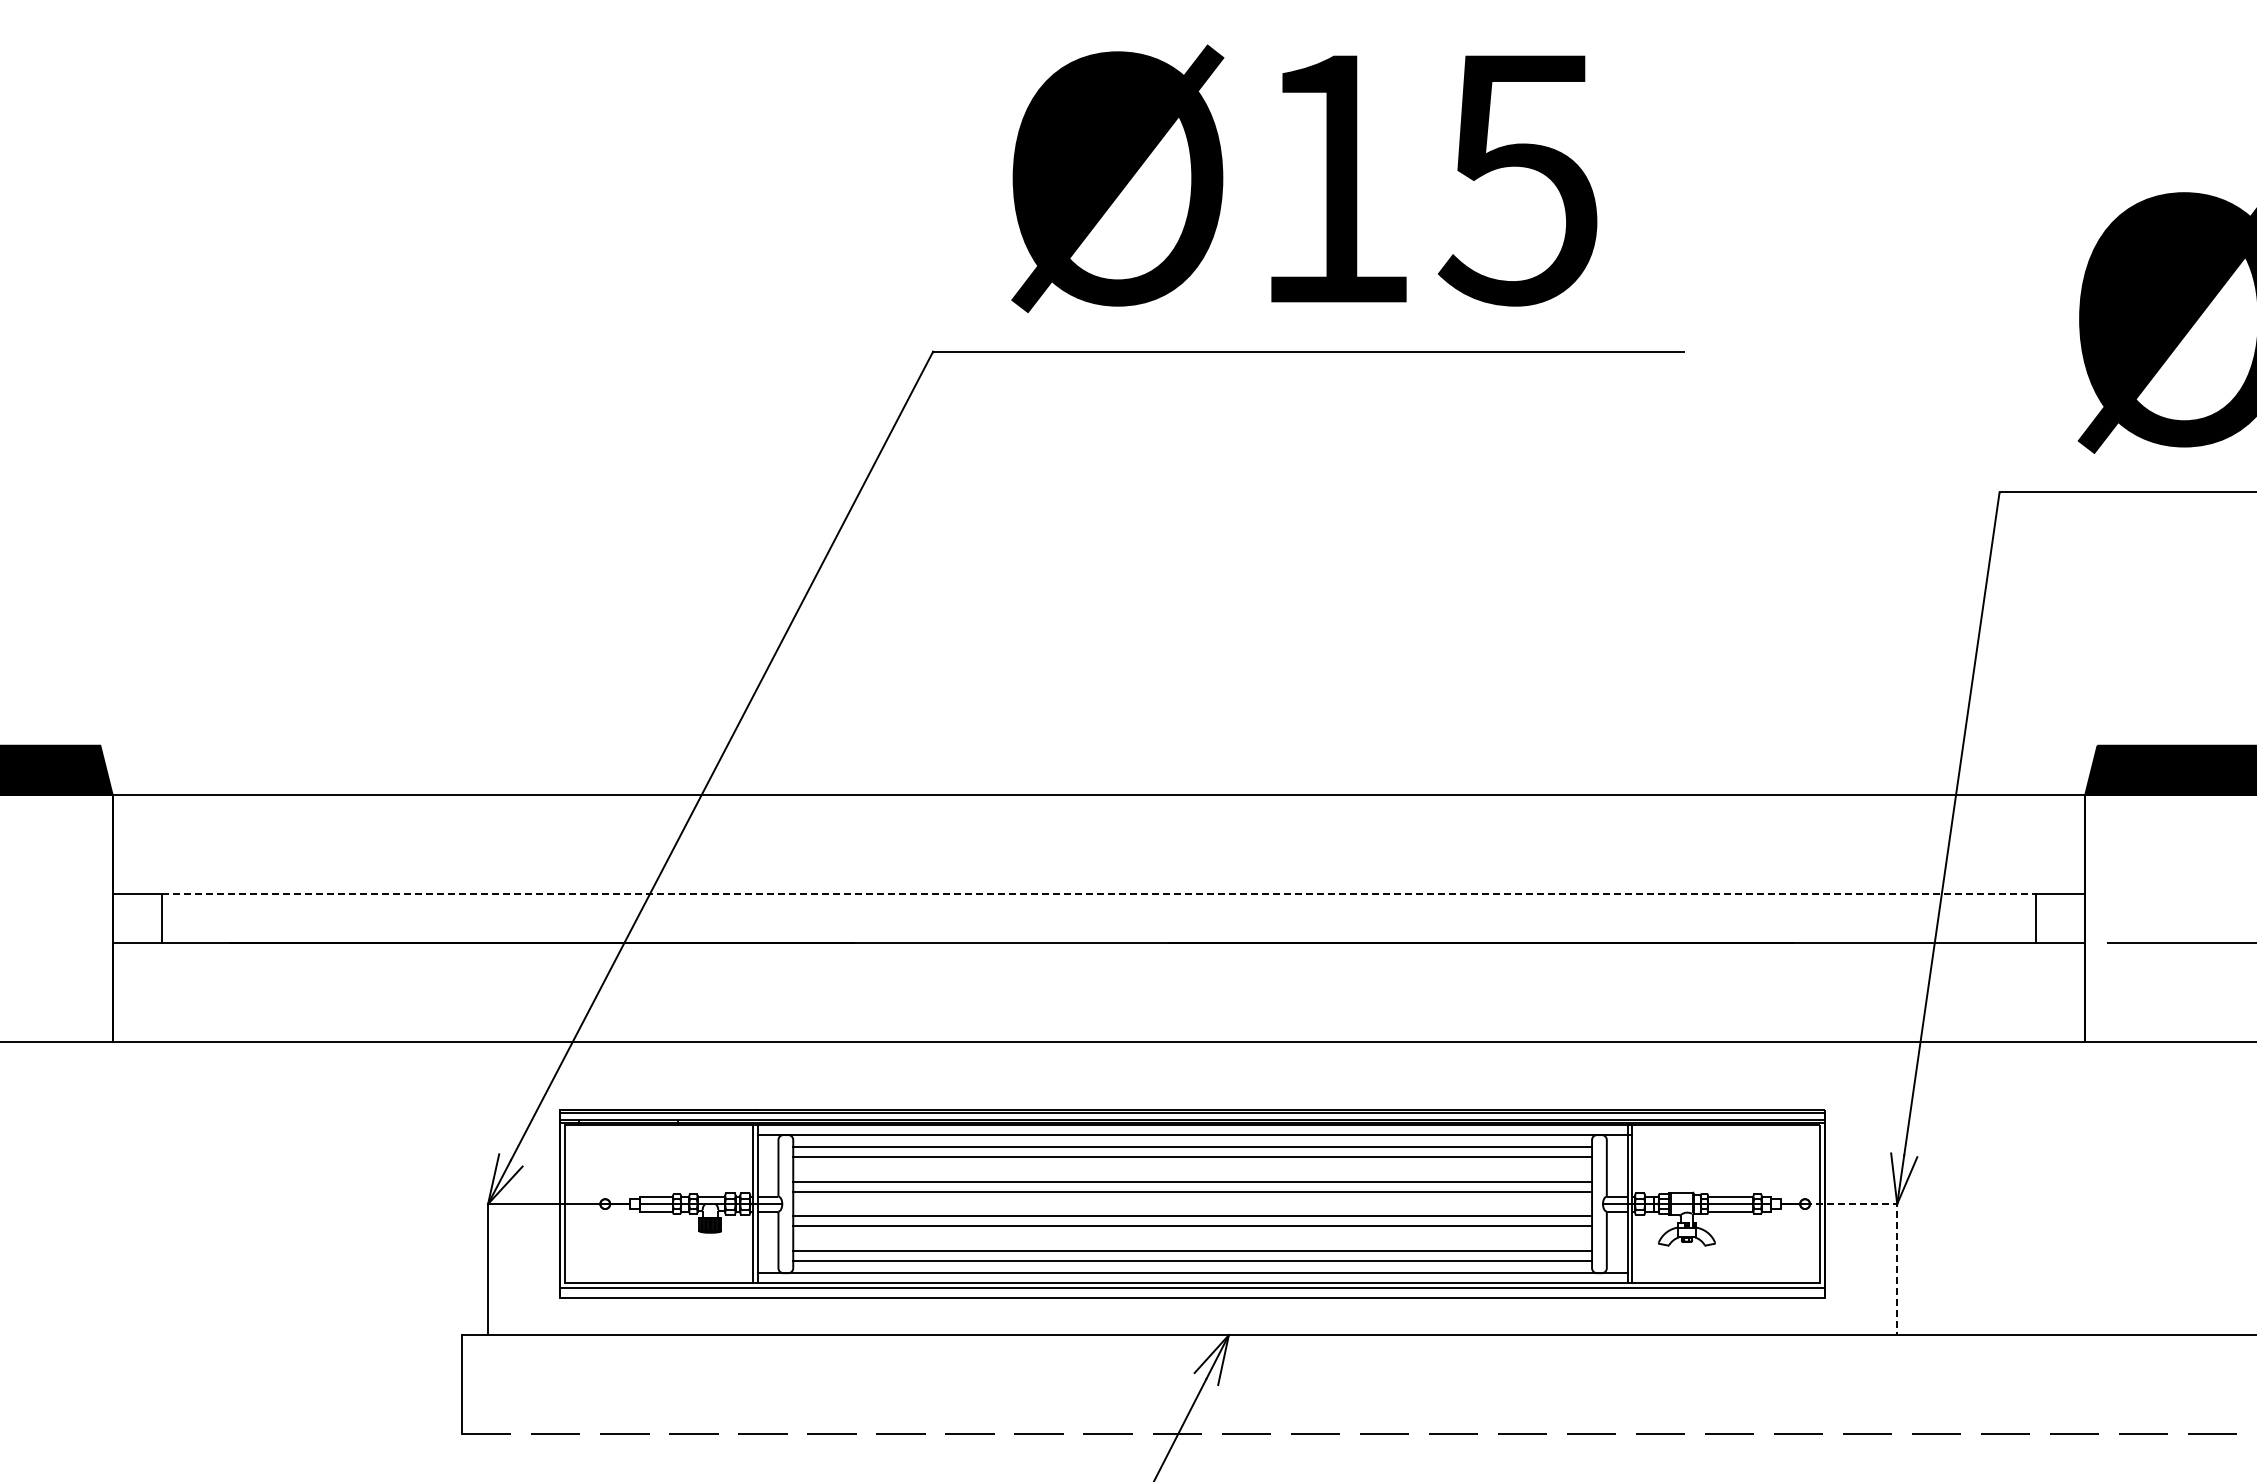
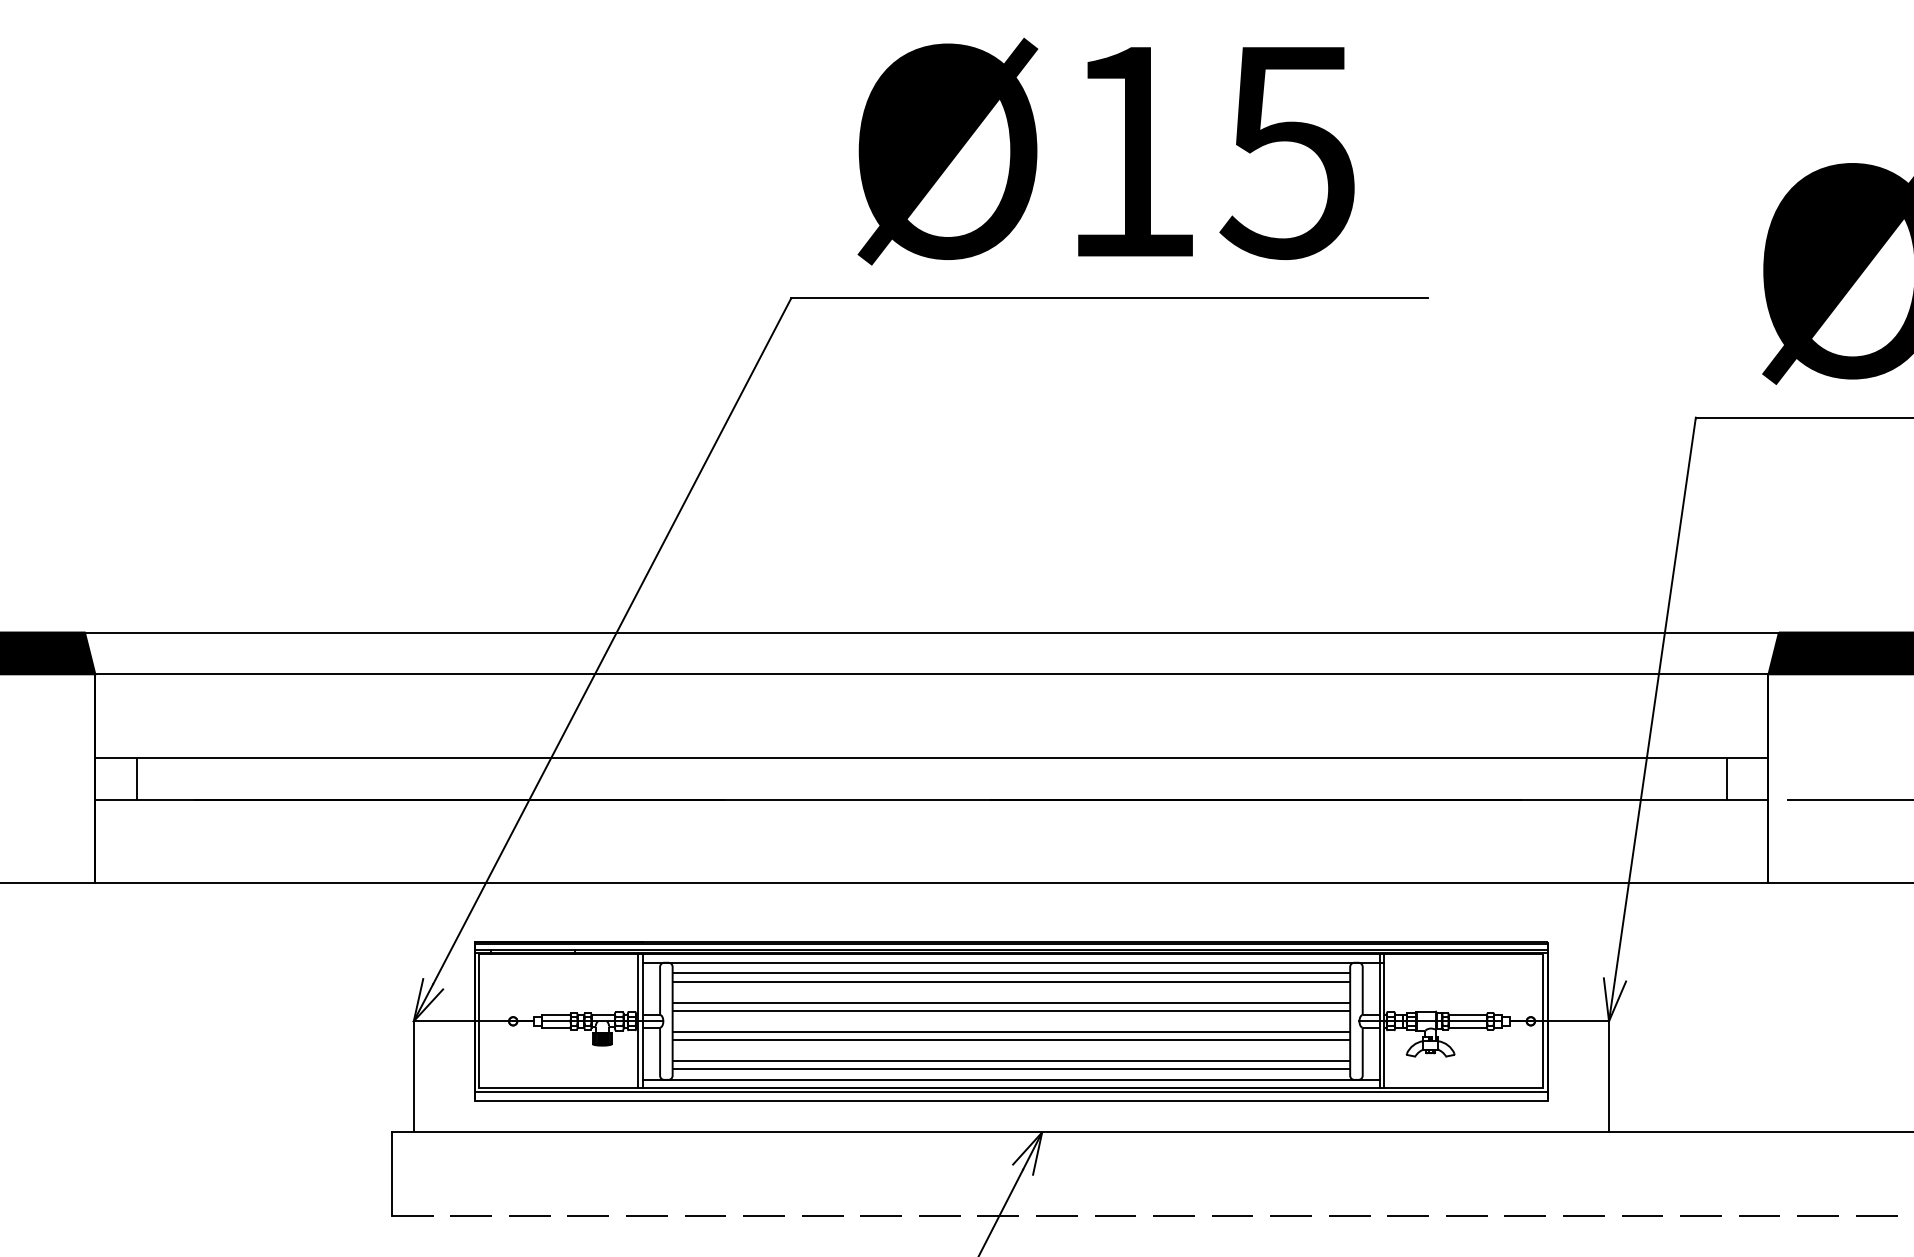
line: (1098, 745) -> (931, 632), added
line: (1098, 893) -> (931, 757), dashed -> solid
line: (1897, 1222) -> (1609, 1036), dashed -> solid

